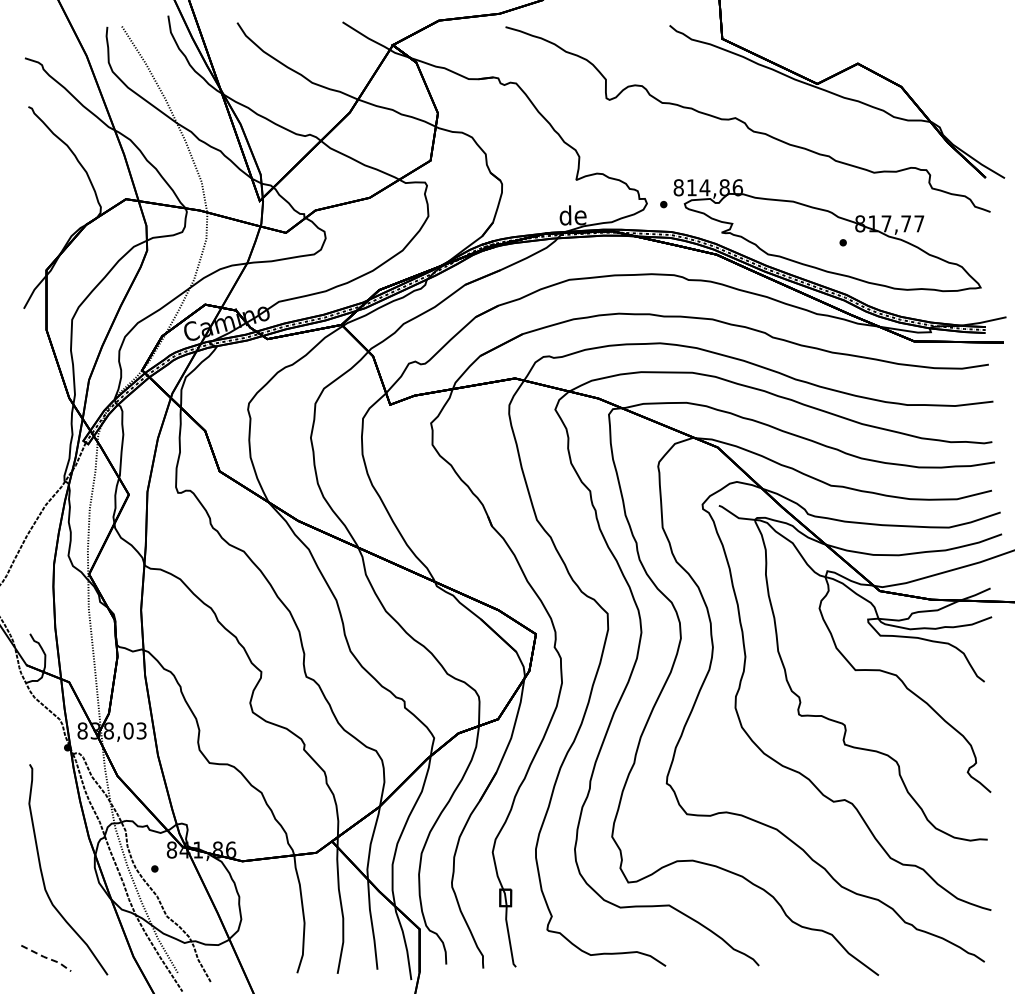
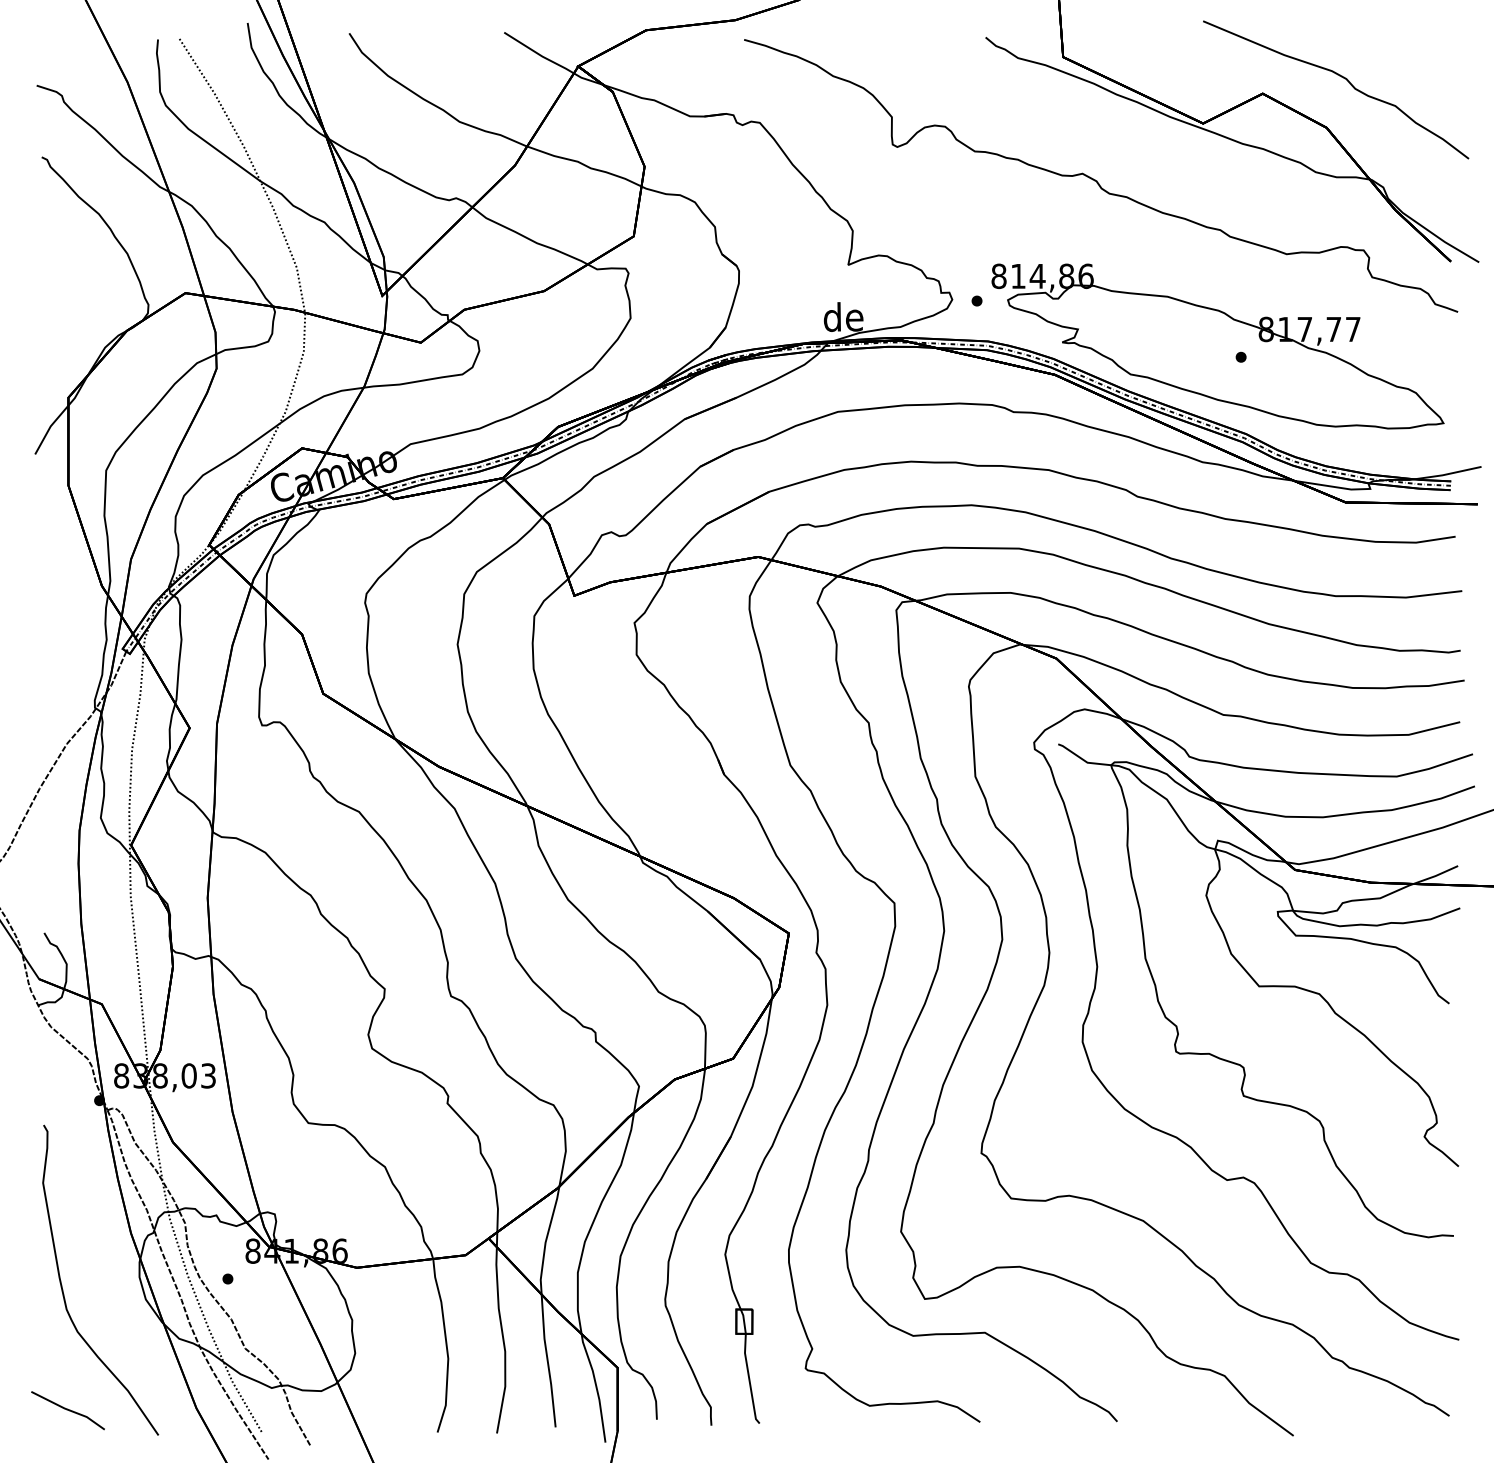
curve: (913, 54) -> (1344, 80), added
line: (46, 957) -> (68, 1409), dashed -> solid

